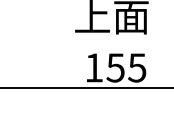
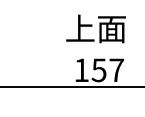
text: (137, 68) -> (116, 70), 155 -> 157

